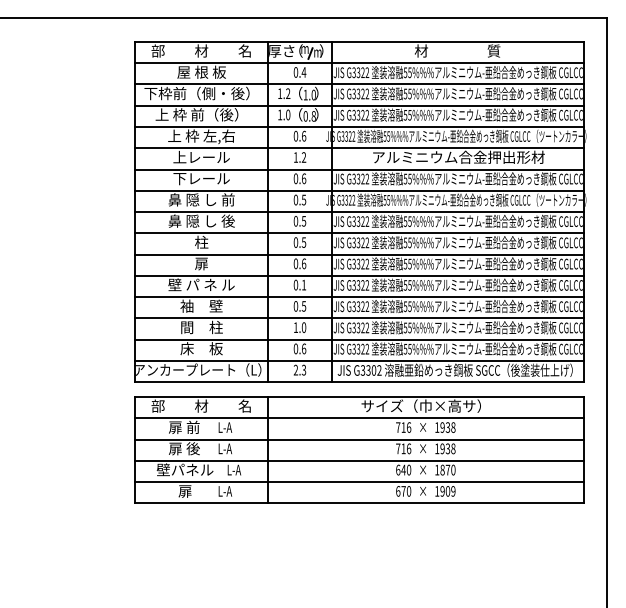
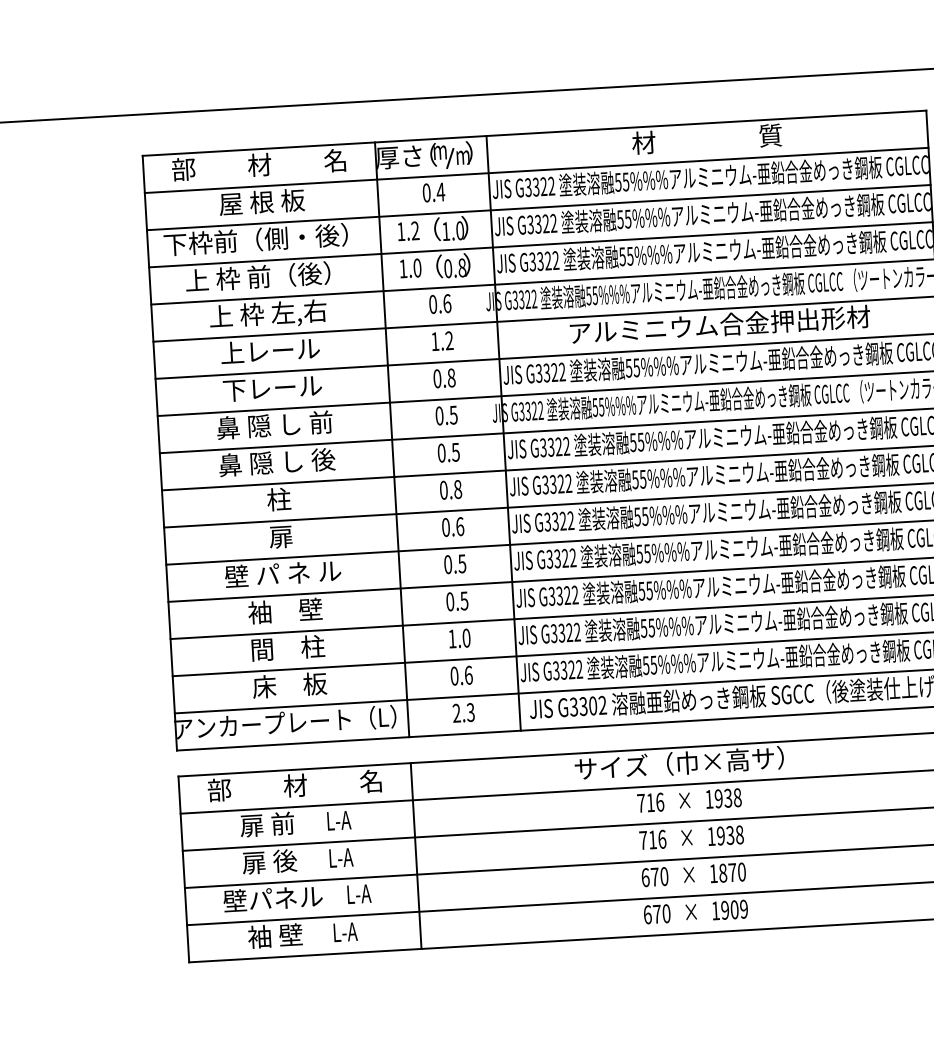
text: (303, 178) -> (450, 377), 0.6 -> 0.8
text: (303, 242) -> (457, 489), 0.5 -> 0.8
text: (303, 284) -> (461, 562), 0.1 -> 0.5
text: (403, 469) -> (654, 876), 640 -> 670
text: (184, 490) -> (274, 934), 扉 -> 袖 壁

